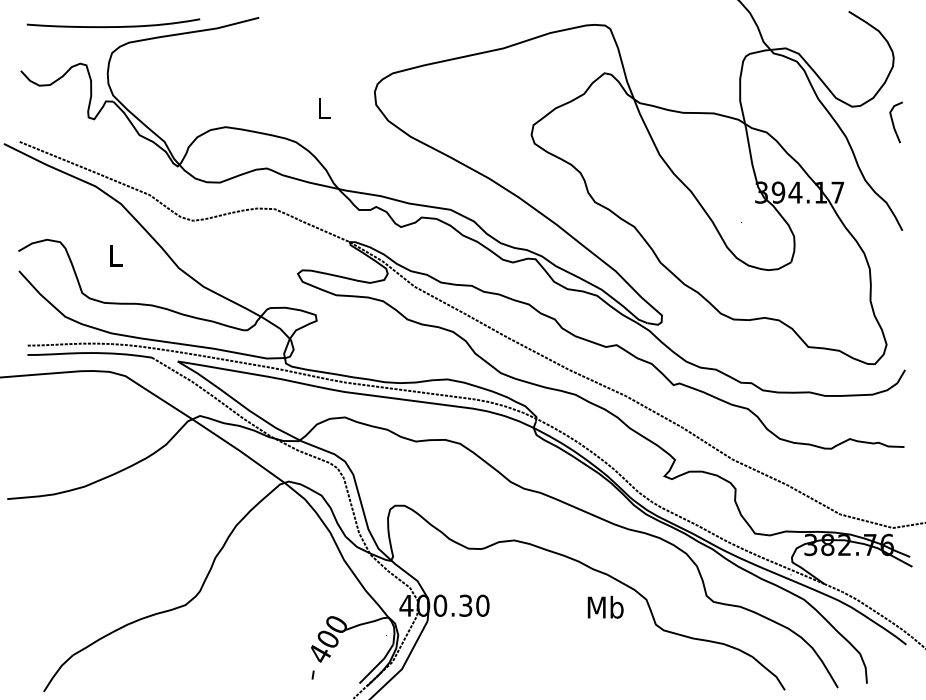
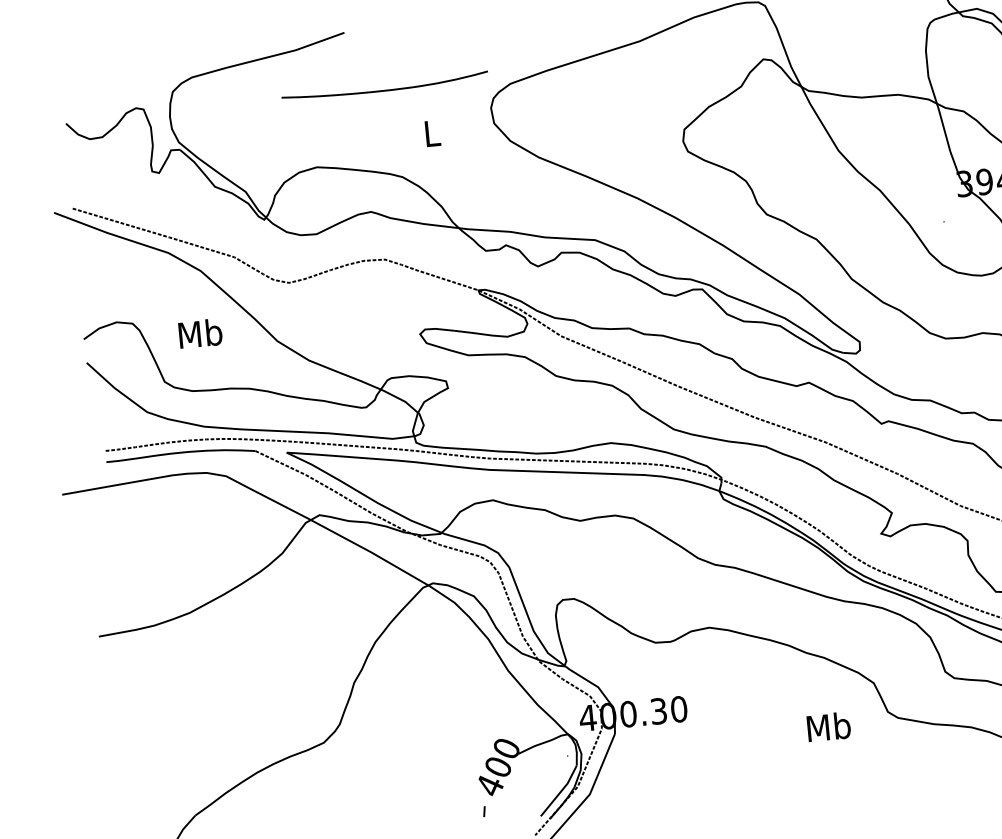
curve: (113, 26) -> (385, 90), moved
text: (115, 255) -> (200, 333), L -> Mb
text: (605, 606) -> (828, 725), moved

